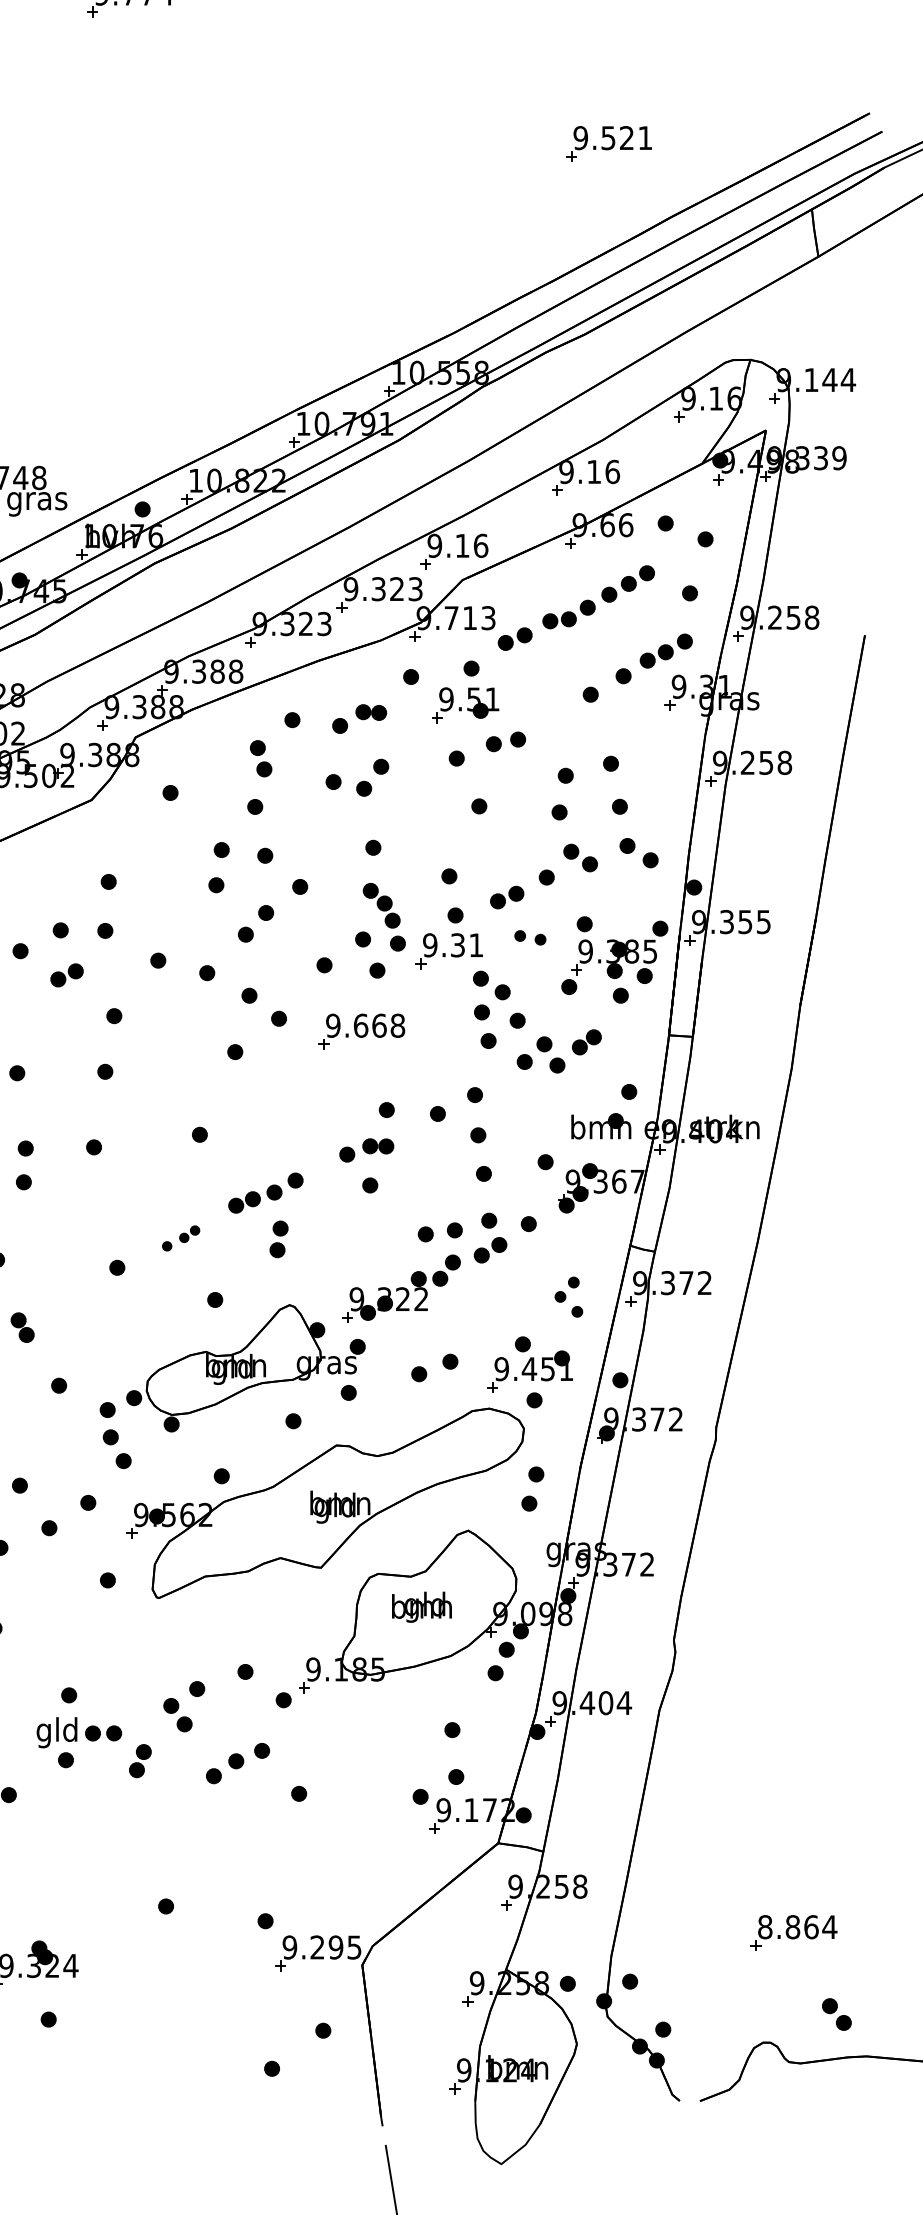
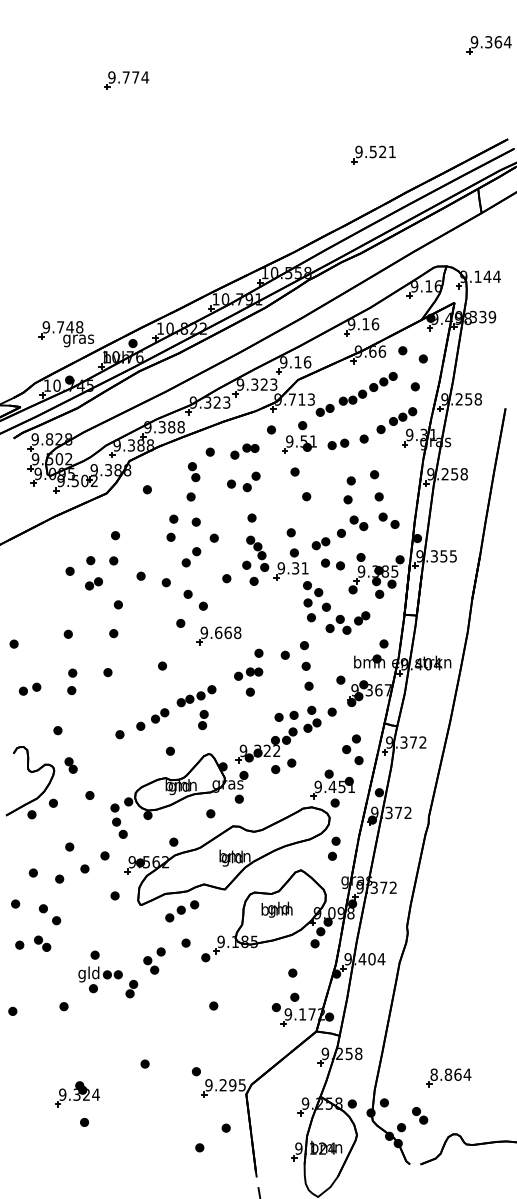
part: (506, 742) -> (338, 444), moved
part: (529, 937) -> (332, 564), size x1.43
part: (360, 1030) -> (218, 635), moved
part: (180, 1238) -> (152, 719), size x1.67
part: (568, 1296) -> (352, 749), size x1.43
part: (434, 1368) -> (283, 766), moved
part: (238, 1763) -> (182, 911), moved
part: (793, 1932) -> (448, 1077), moved
part: (837, 2013) -> (420, 1115), moved

